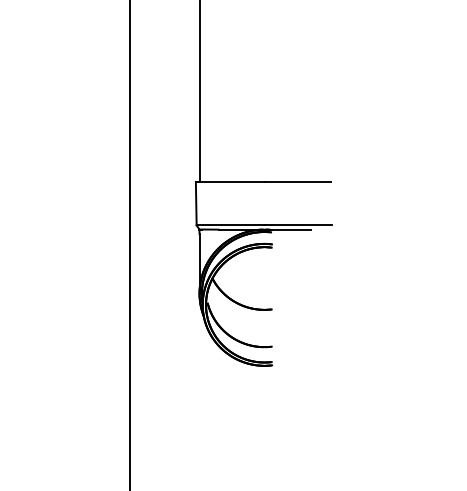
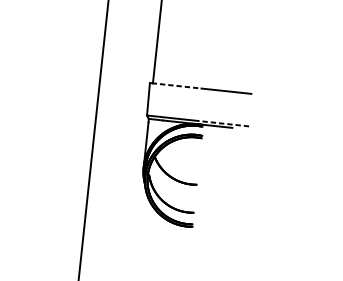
line: (231, 182) -> (176, 86), solid -> dashed
line: (298, 225) -> (223, 123), solid -> dashed

